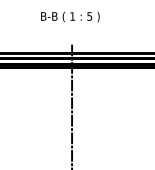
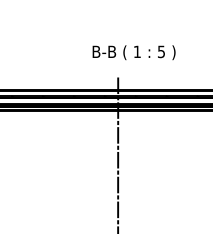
text: (70, 16) -> (134, 51), moved

